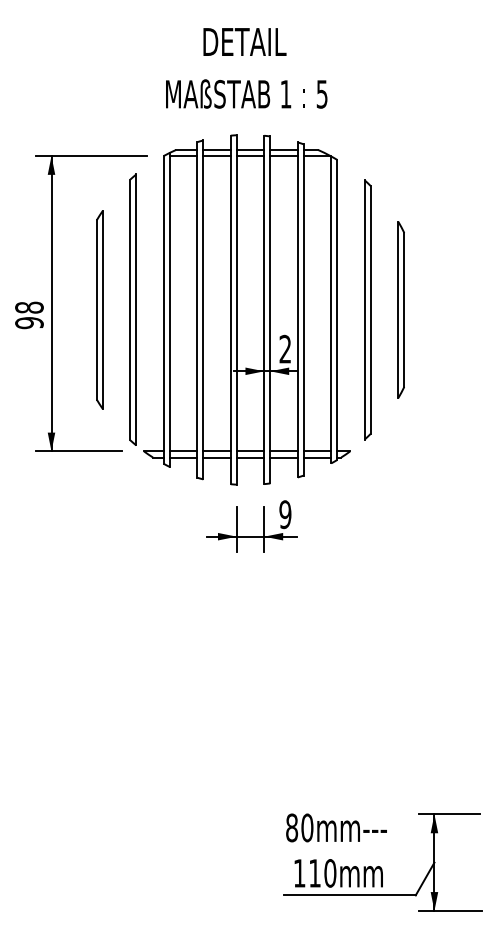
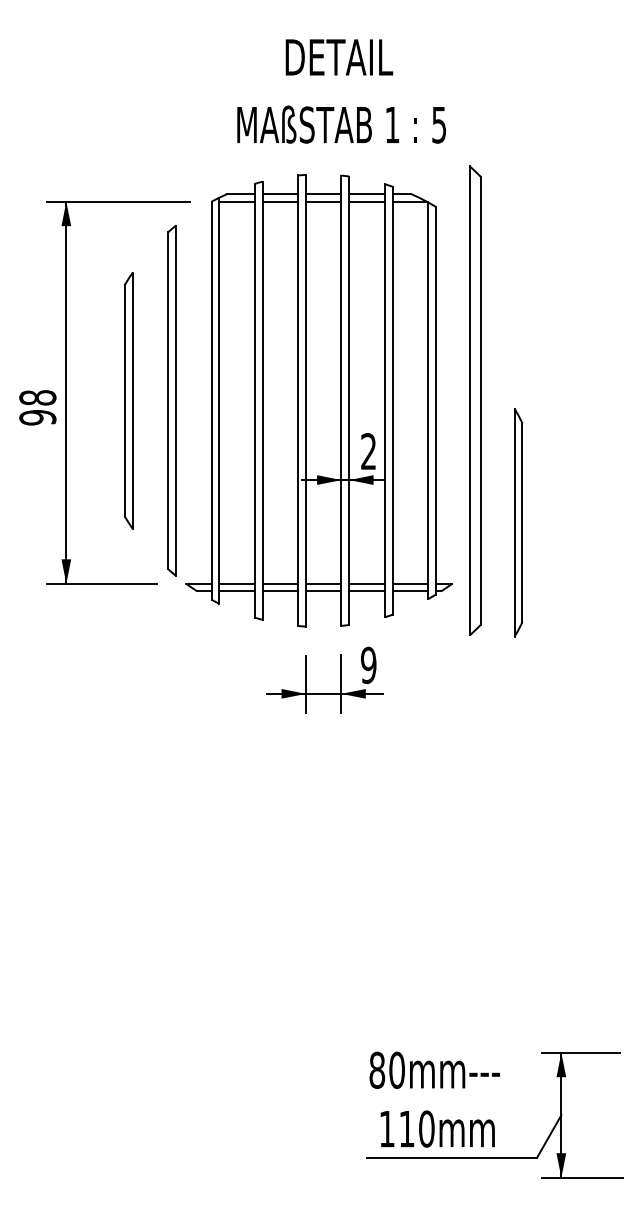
text: (246, 68) -> (341, 91), moved
part: (367, 309) -> (474, 400), size x1.4
part: (401, 309) -> (518, 522), moved

